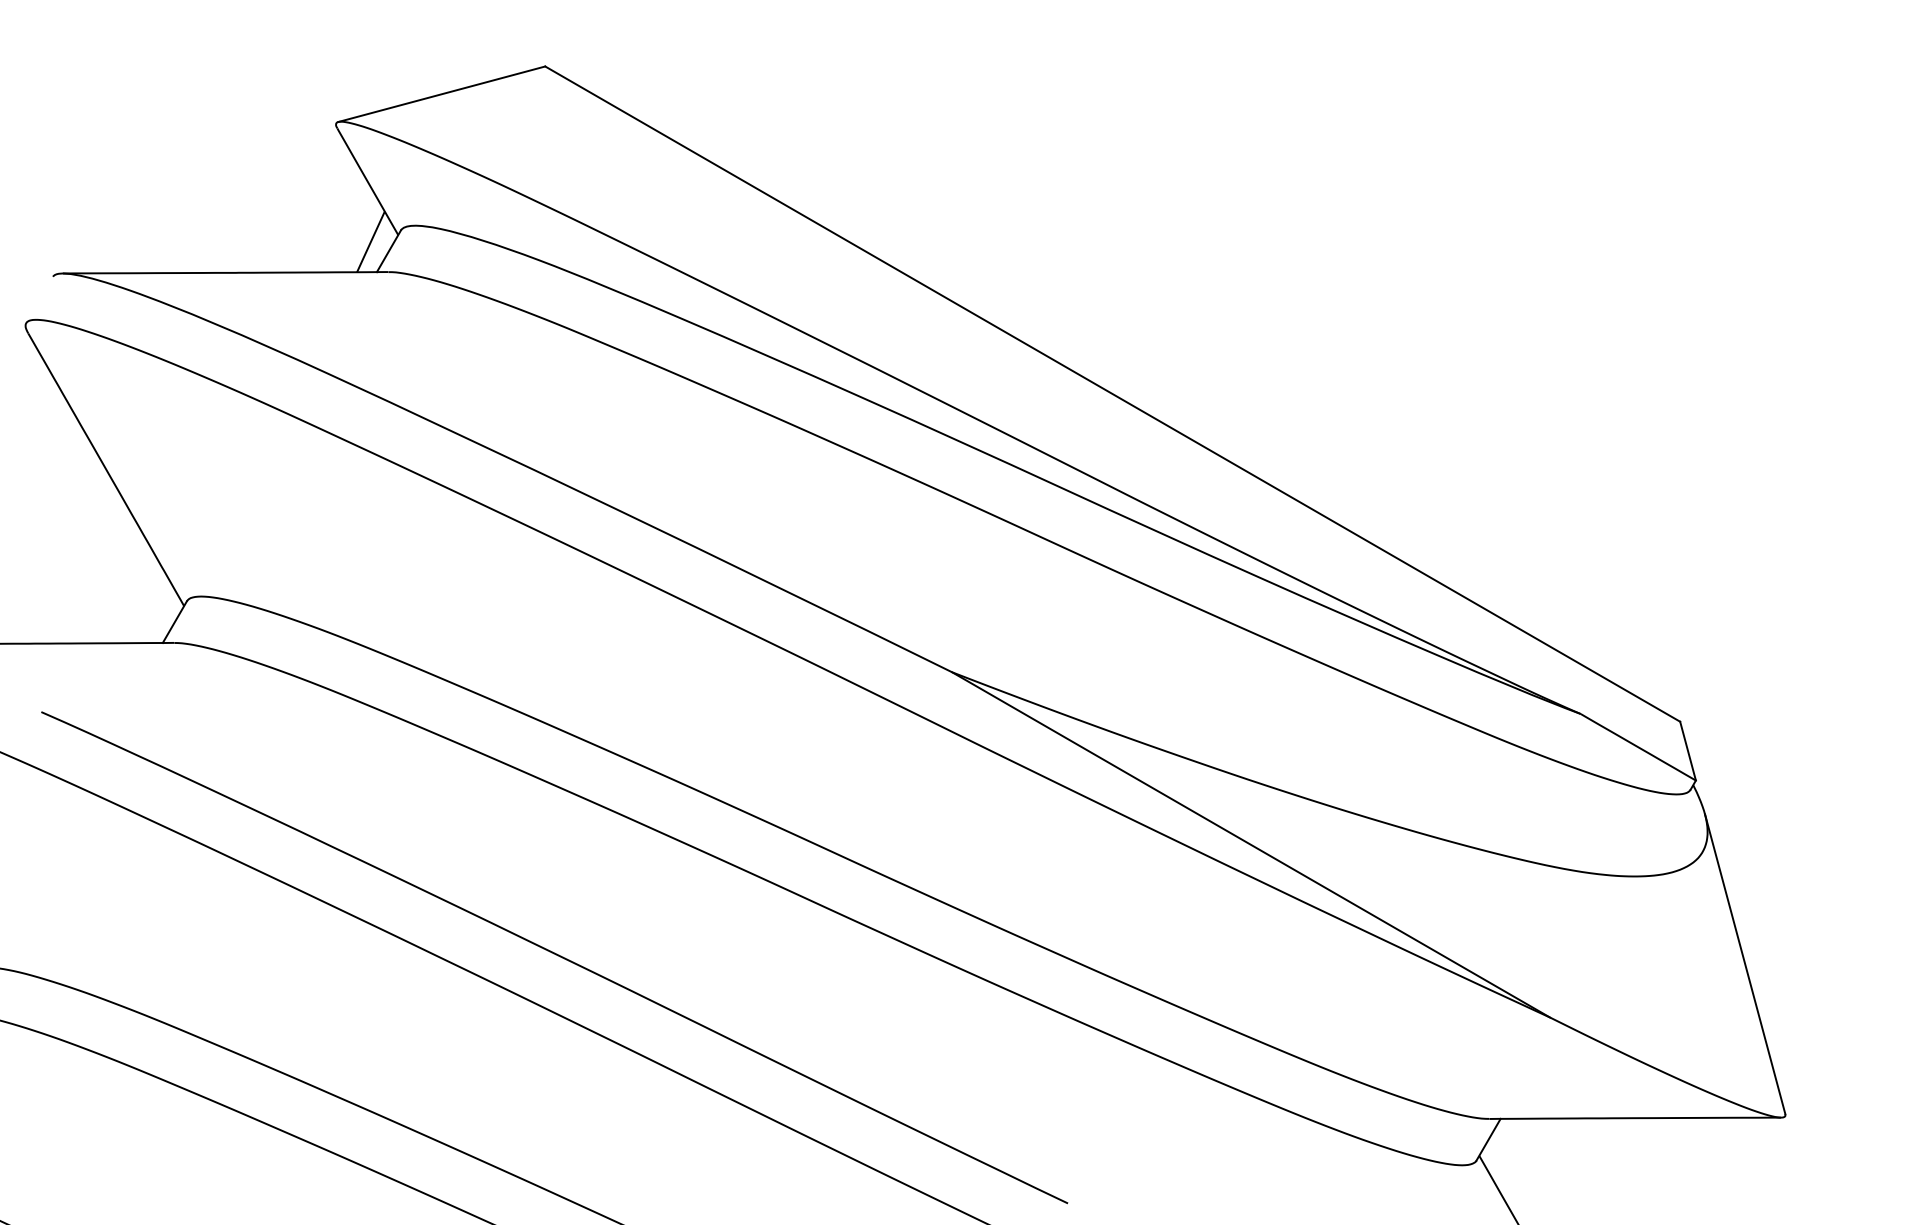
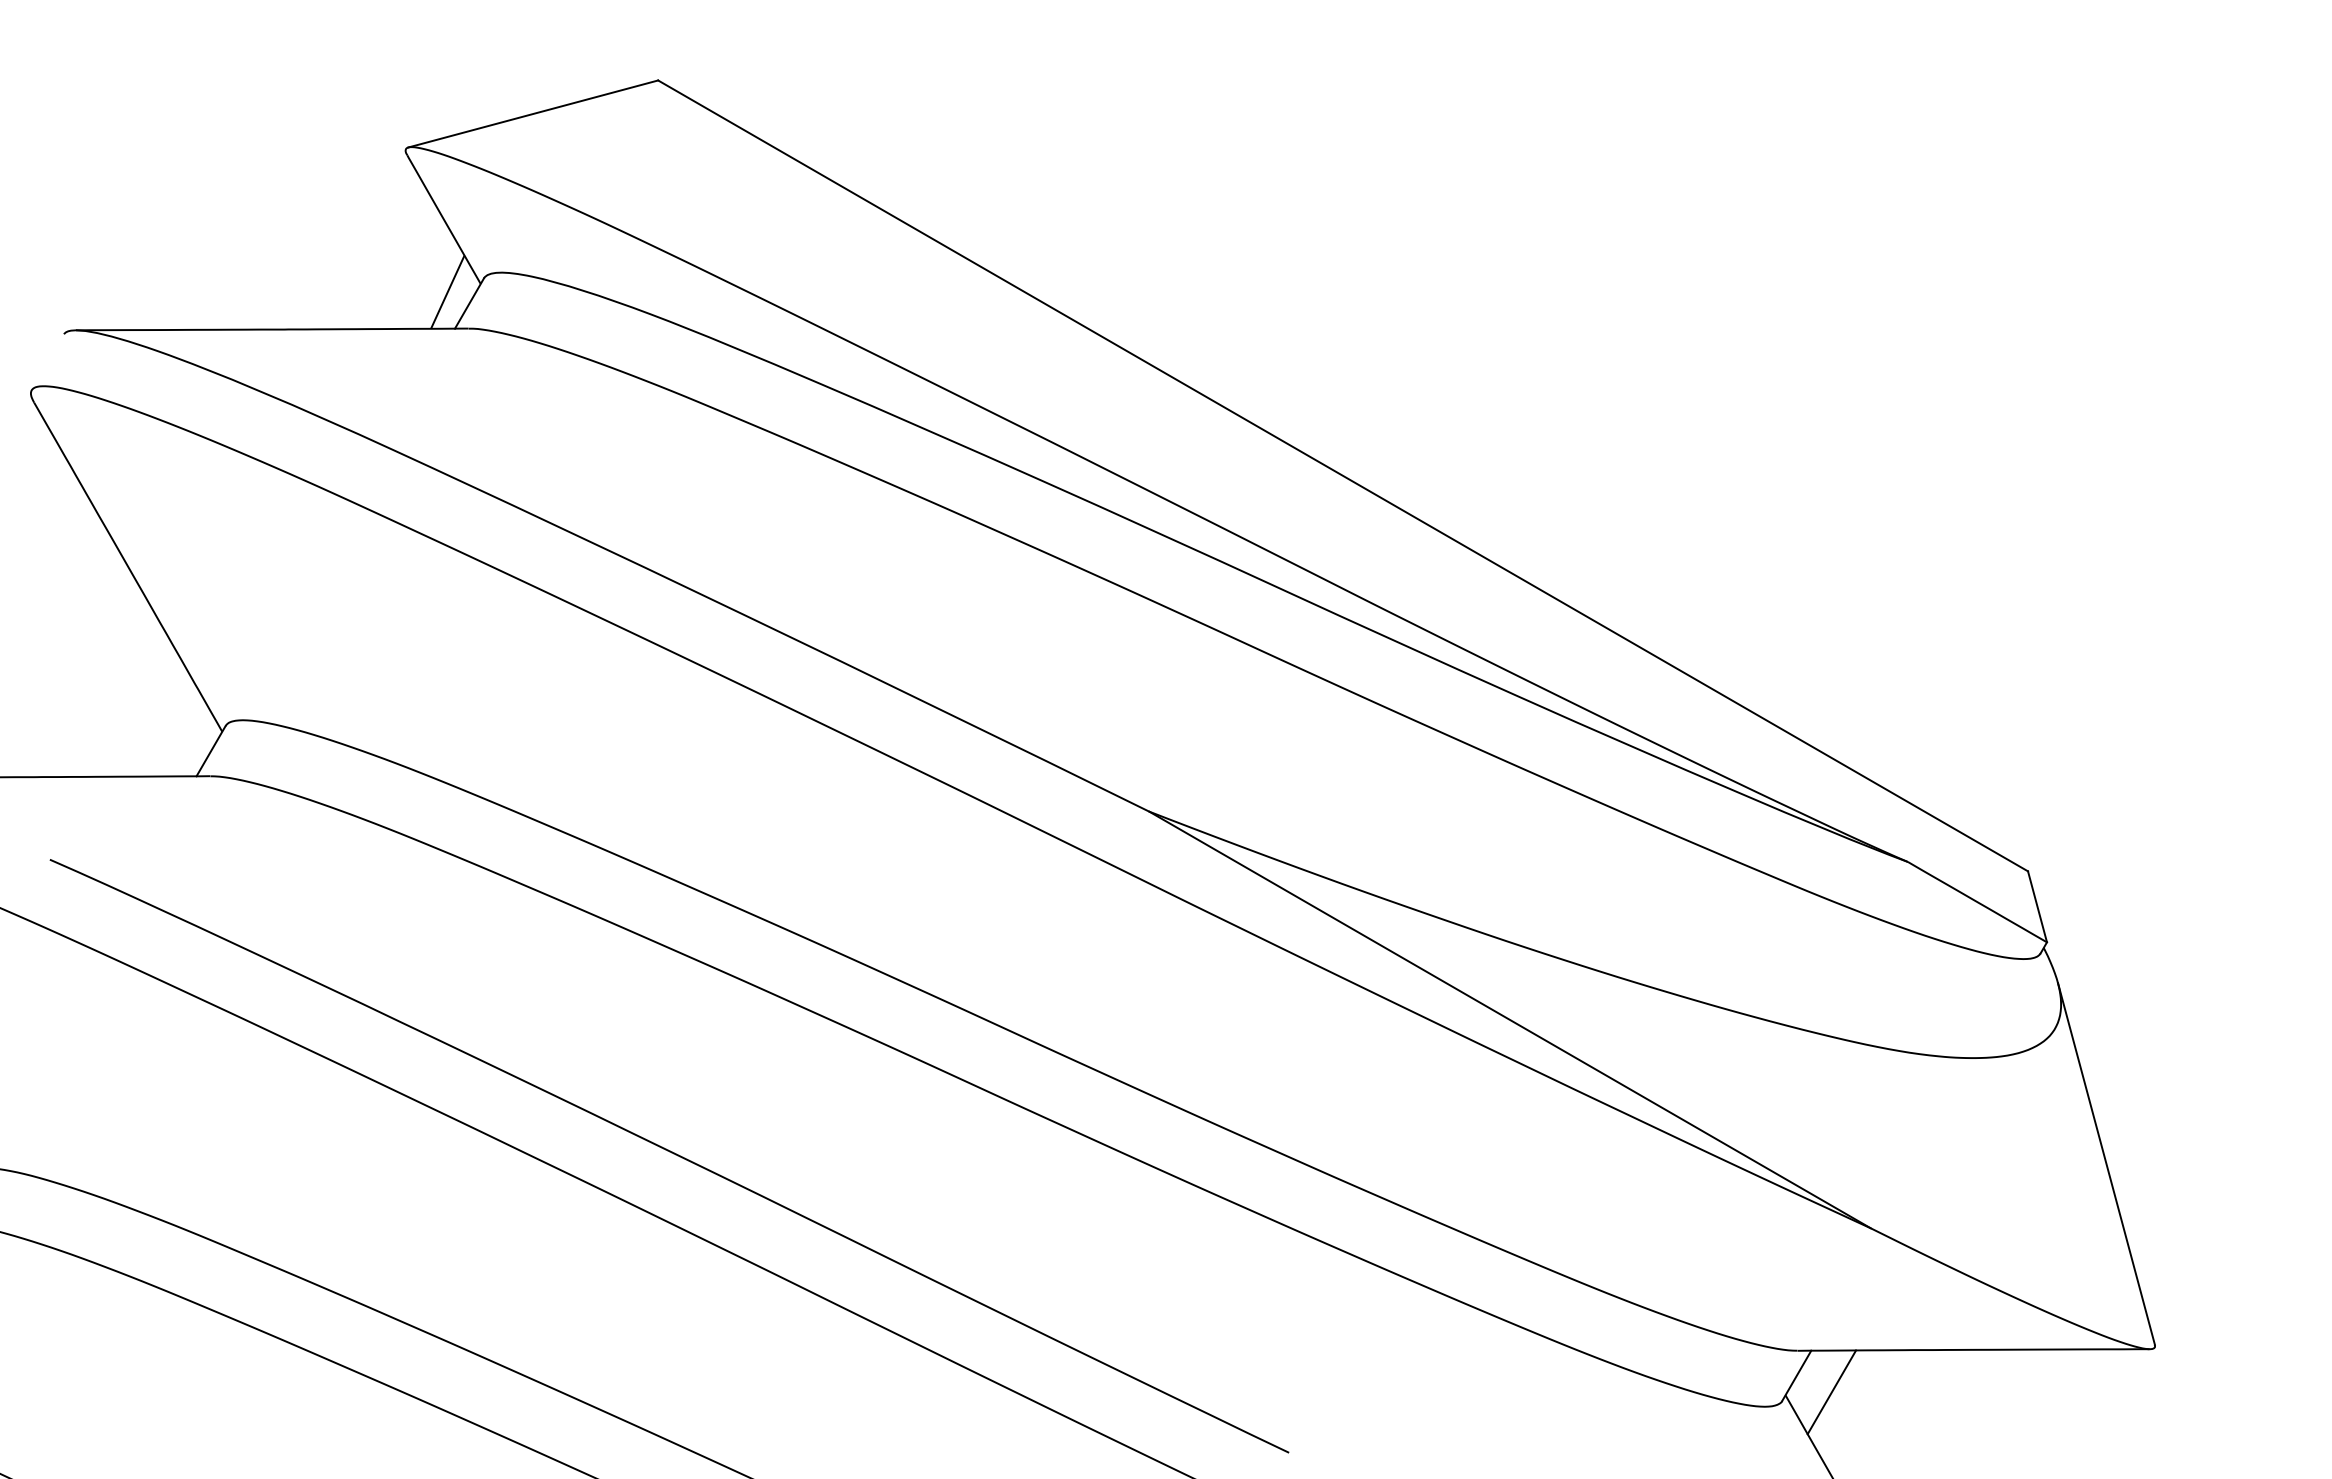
line: (1517, 1153) -> (1831, 1392), added

